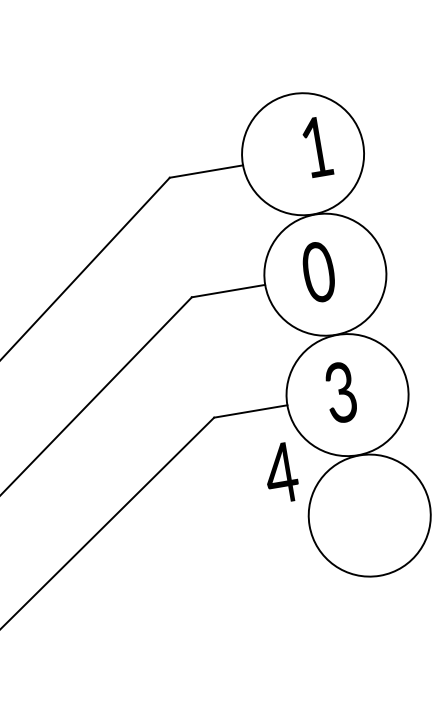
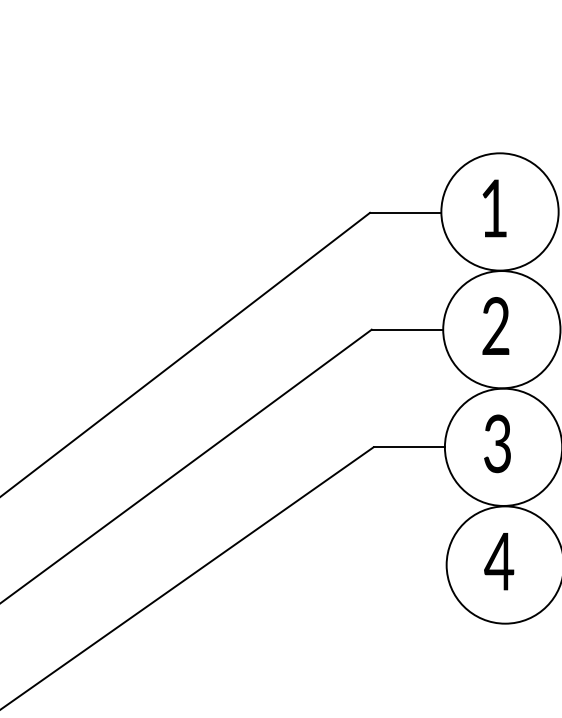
text: (317, 147) -> (494, 208), moved
text: (318, 272) -> (495, 326), 0 -> 2
text: (281, 472) -> (499, 561), moved

